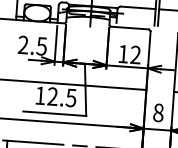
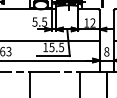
text: (22, 43) -> (34, 21), 2.5 -> 5.5
text: (51, 96) -> (51, 47), 12.5 -> 15.5

